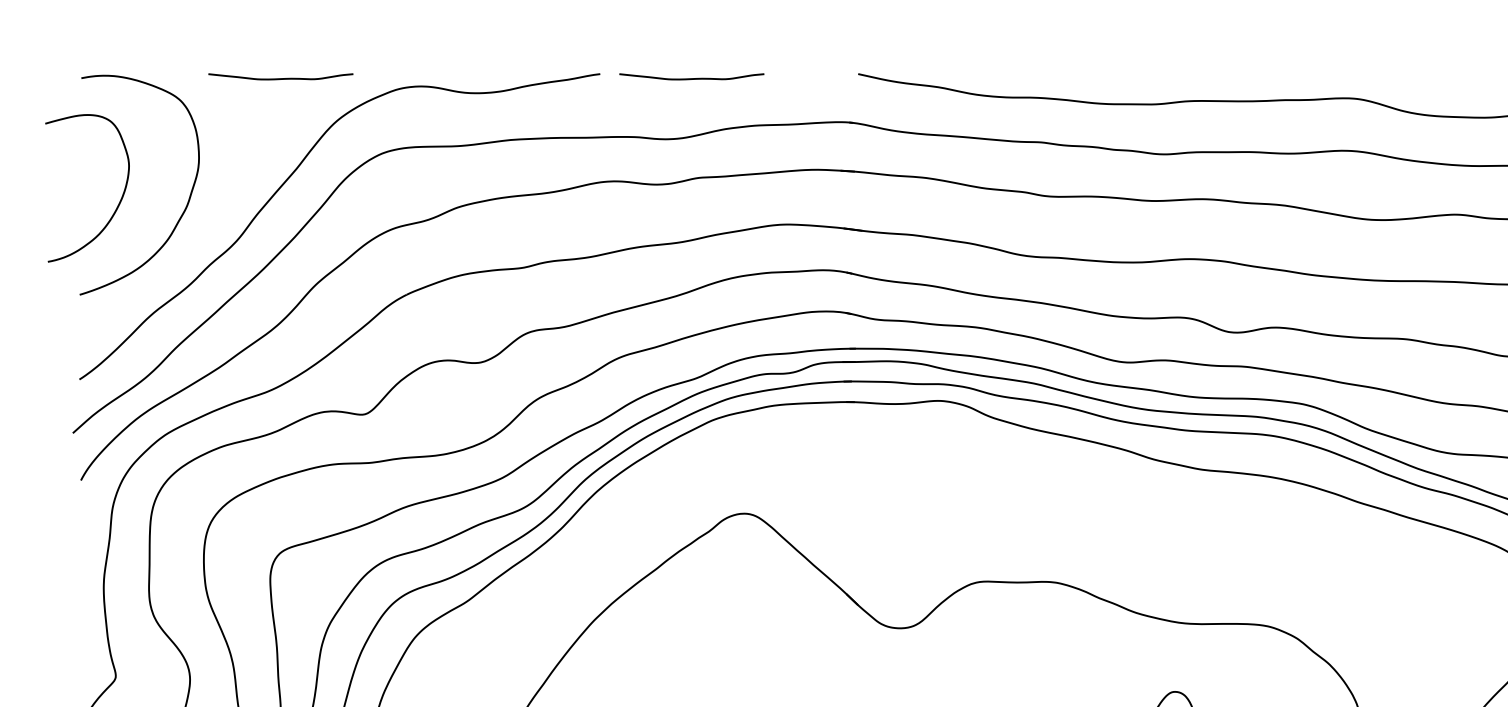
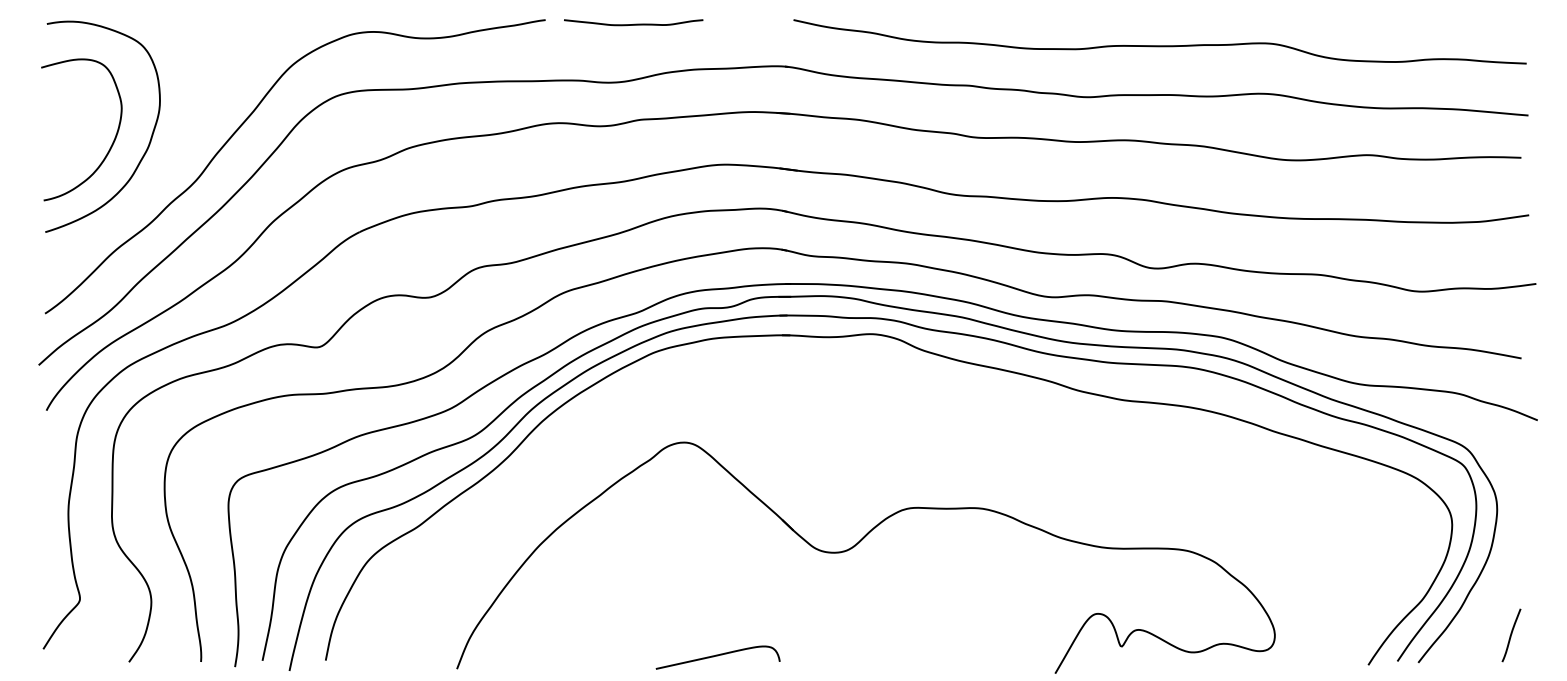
curve: (281, 77) -> (239, 23), removed
curve: (118, 203) -> (111, 144), moved

